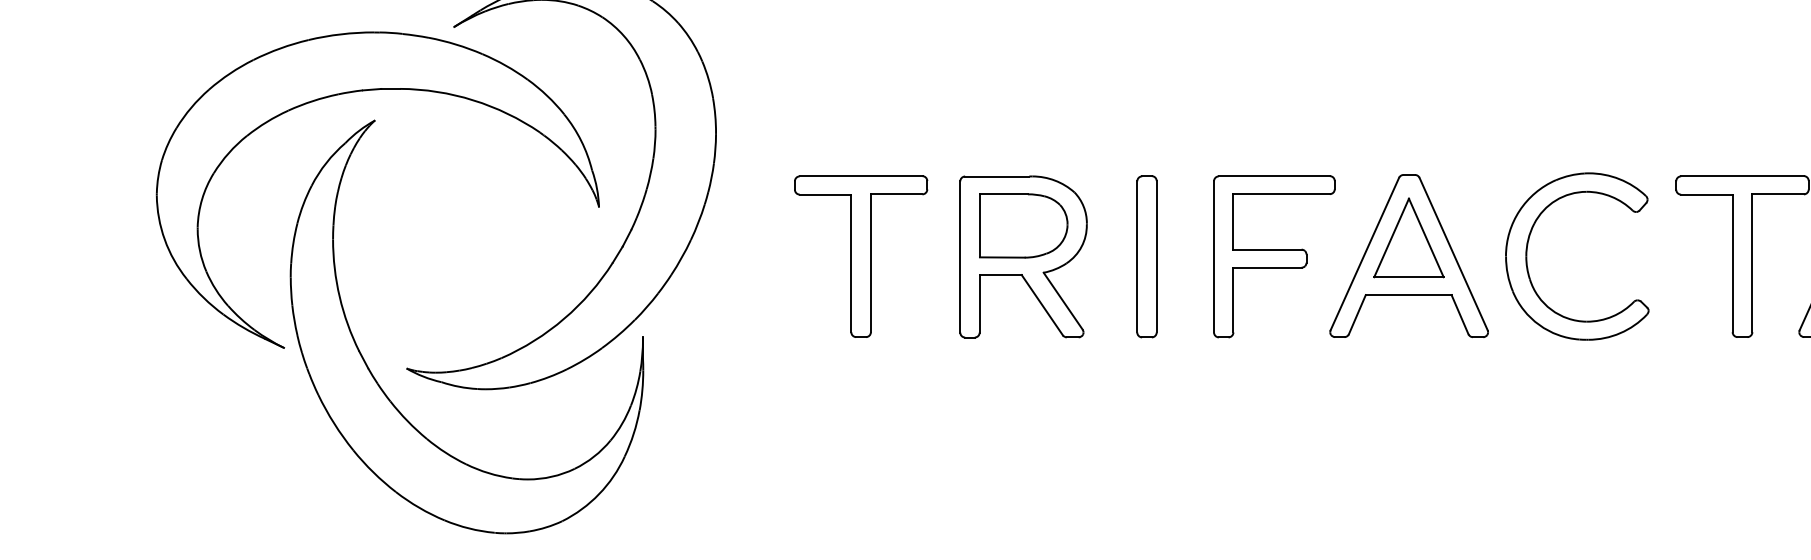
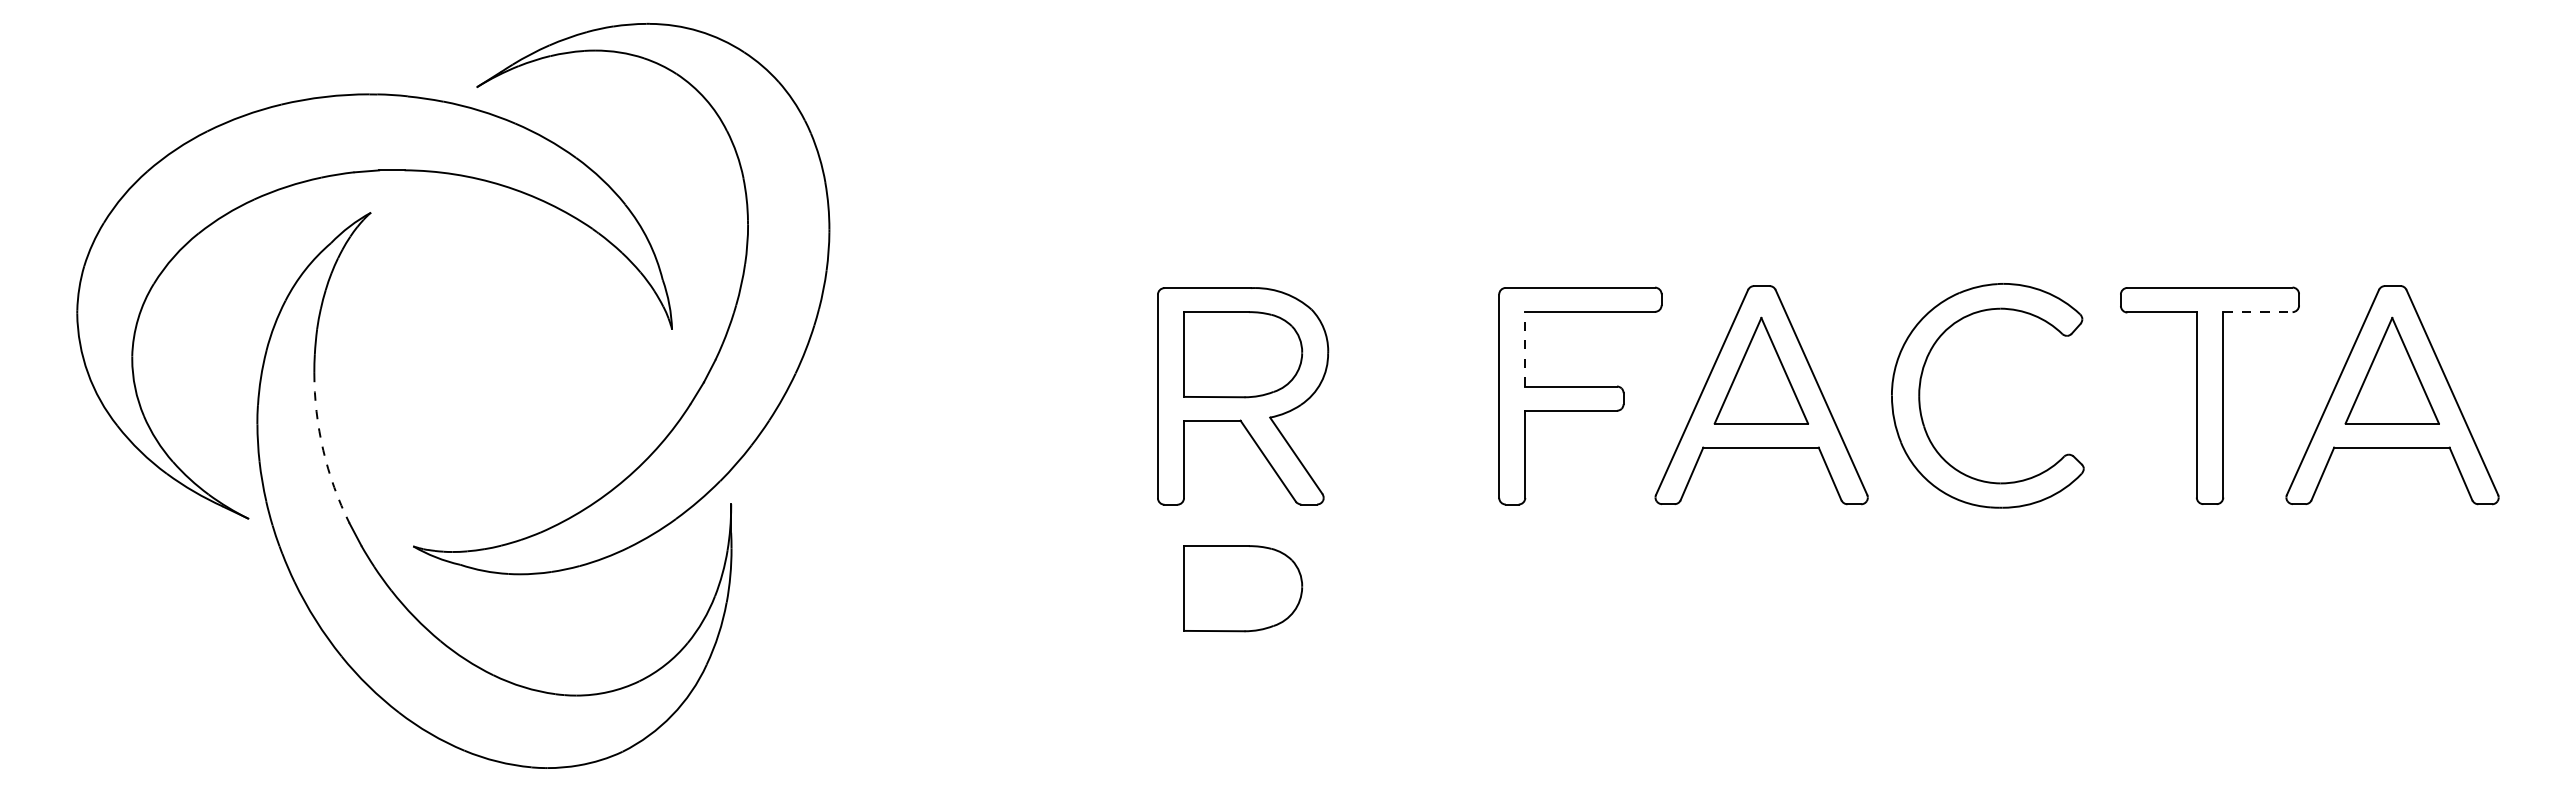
line: (1777, 194) -> (2257, 312), solid -> dashed
line: (1233, 221) -> (1525, 348), solid -> dashed
part: (861, 256) -> (1024, 395), removed
part: (1146, 256) -> (1408, 395), removed
arc: (339, 297) -> (323, 450), solid -> dashed
part: (1023, 399) -> (1243, 588), added

